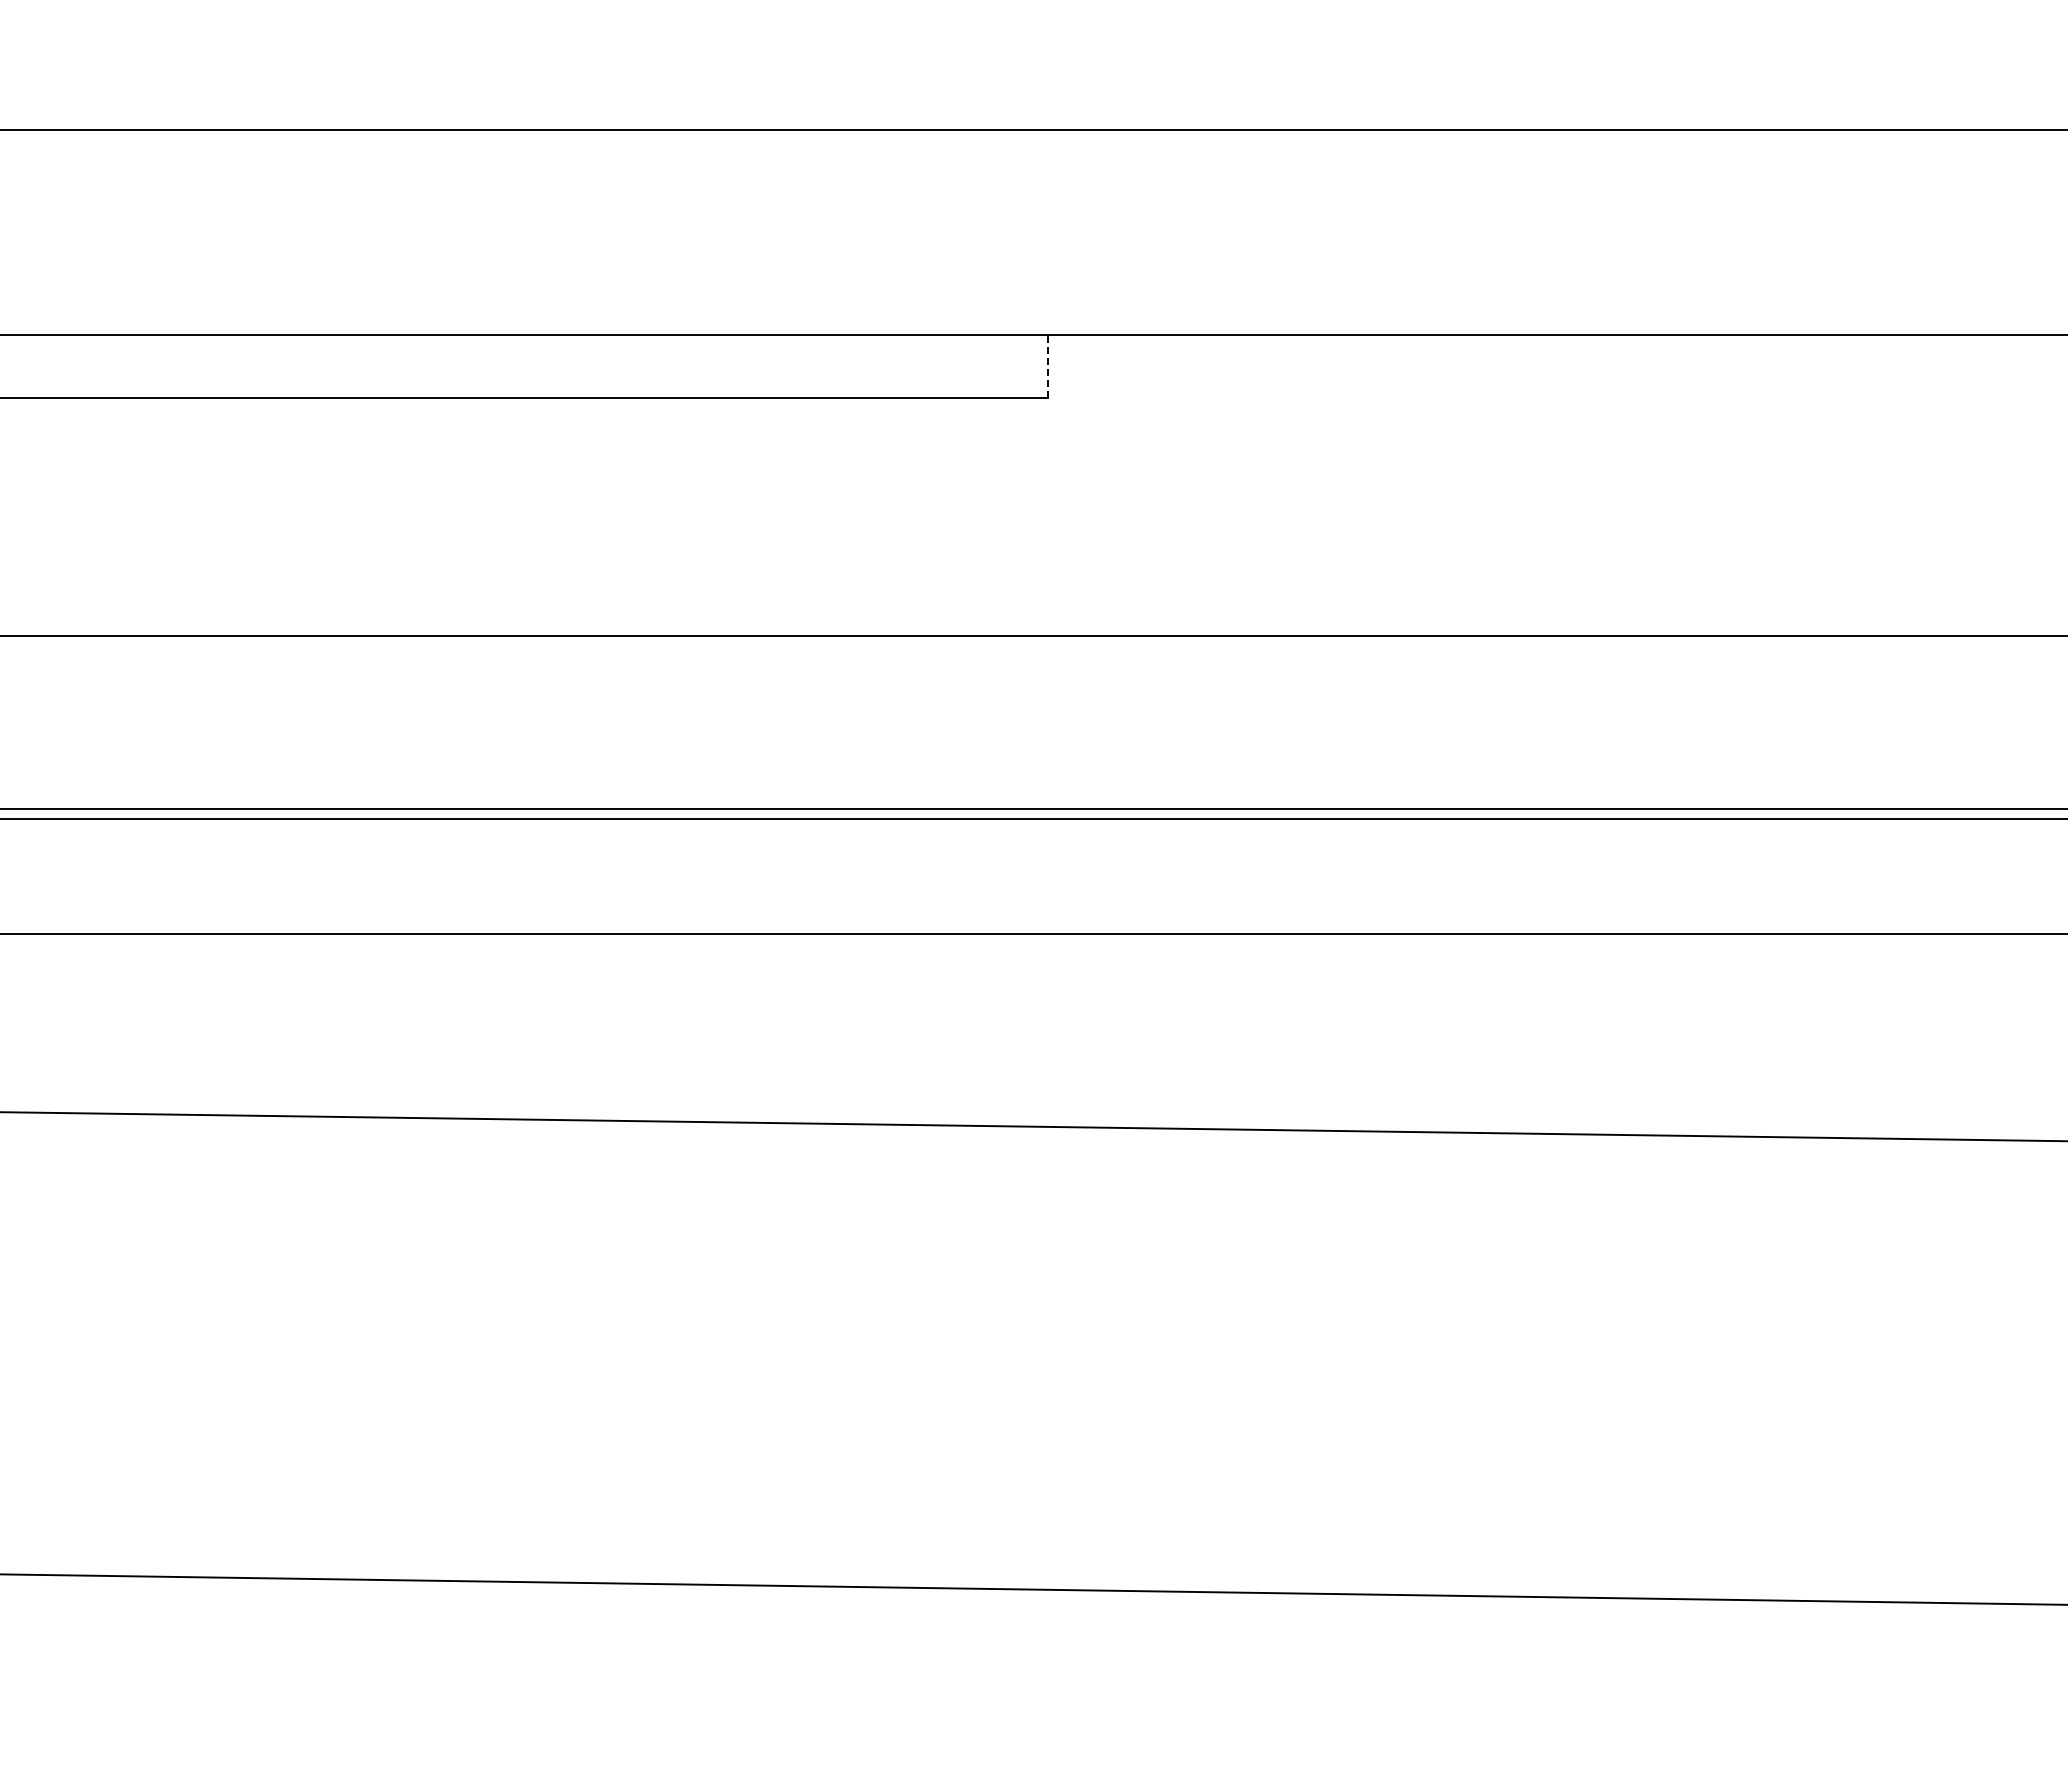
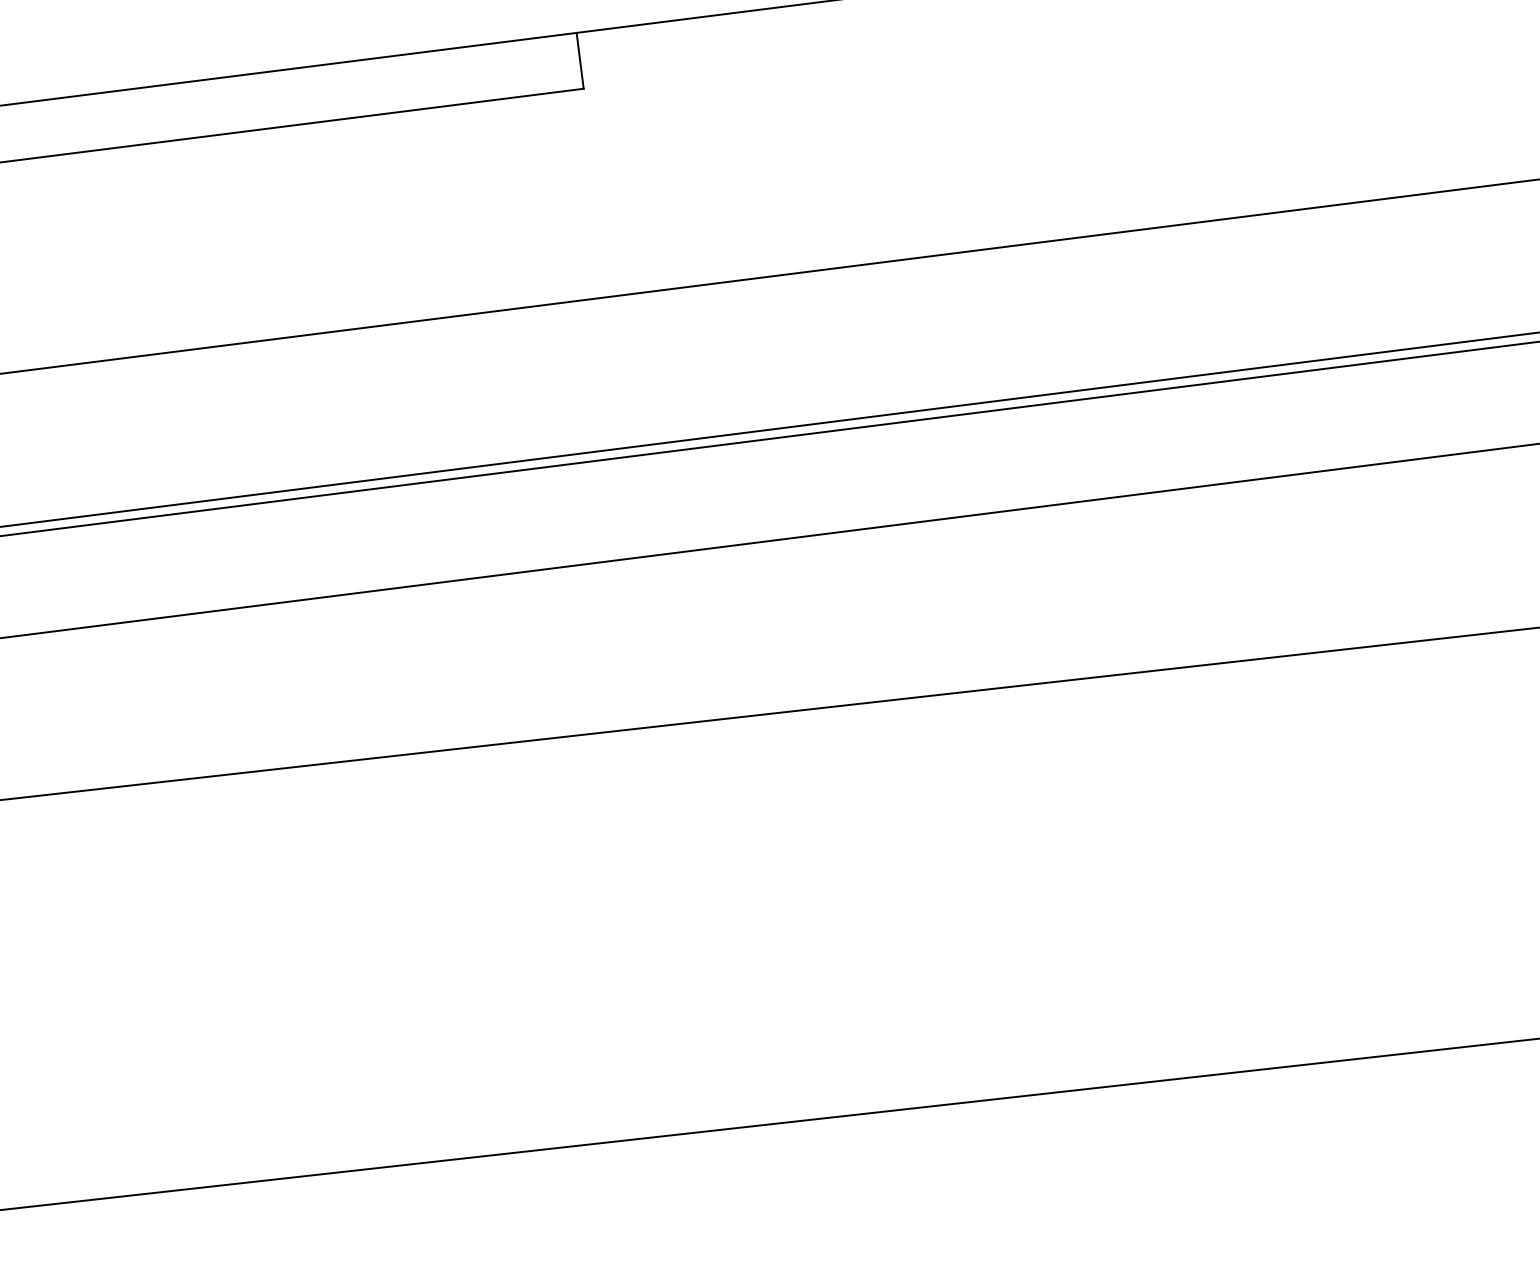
line: (1047, 366) -> (579, 60), dashed -> solid

